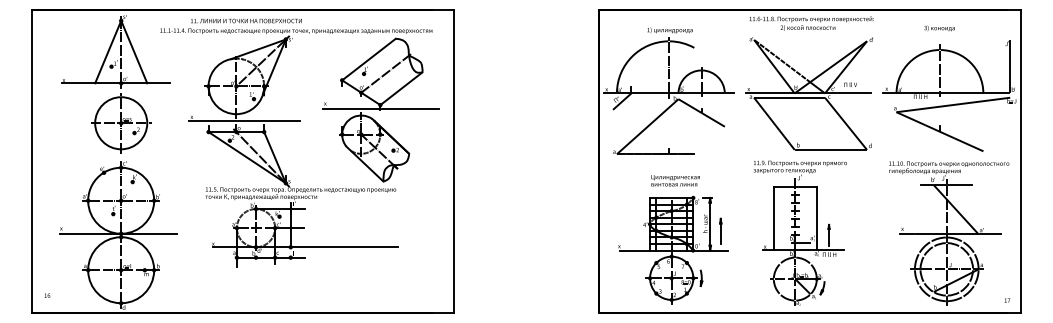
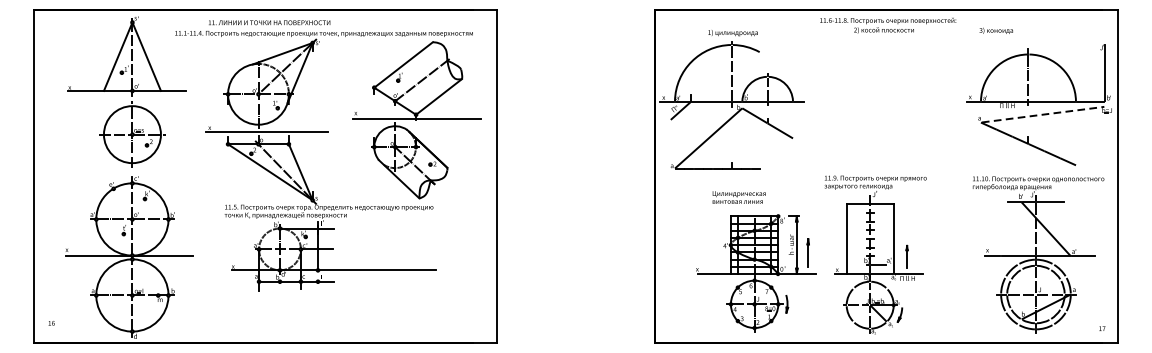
text: (939, 28) -> (996, 30), moved
part: (808, 93) -> (884, 102), removed
line: (953, 104) -> (1043, 114), solid -> dashed
part: (673, 249) -> (756, 272), moved

